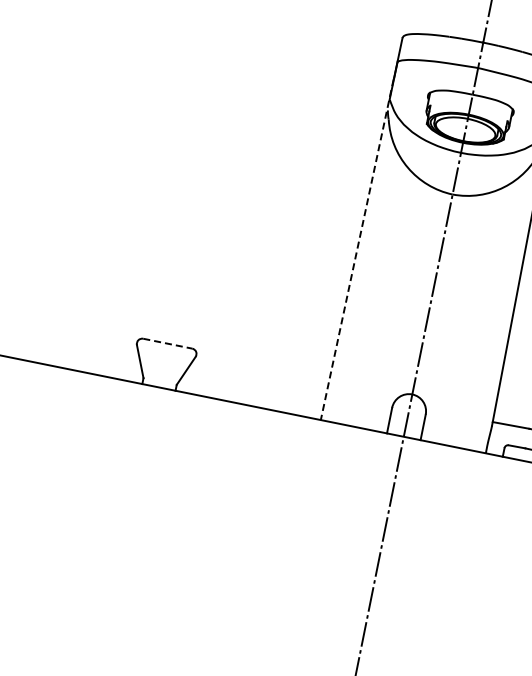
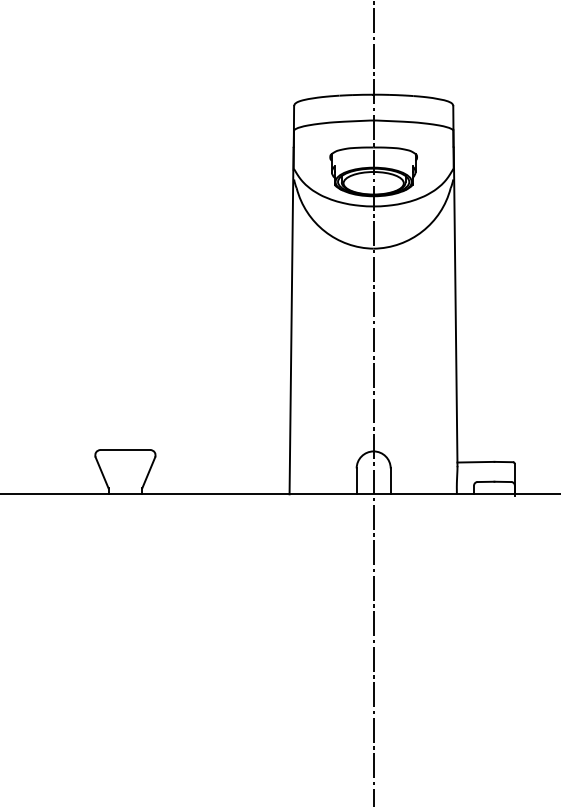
line: (357, 249) -> (291, 321), dashed -> solid
line: (167, 344) -> (125, 450), dashed -> solid

